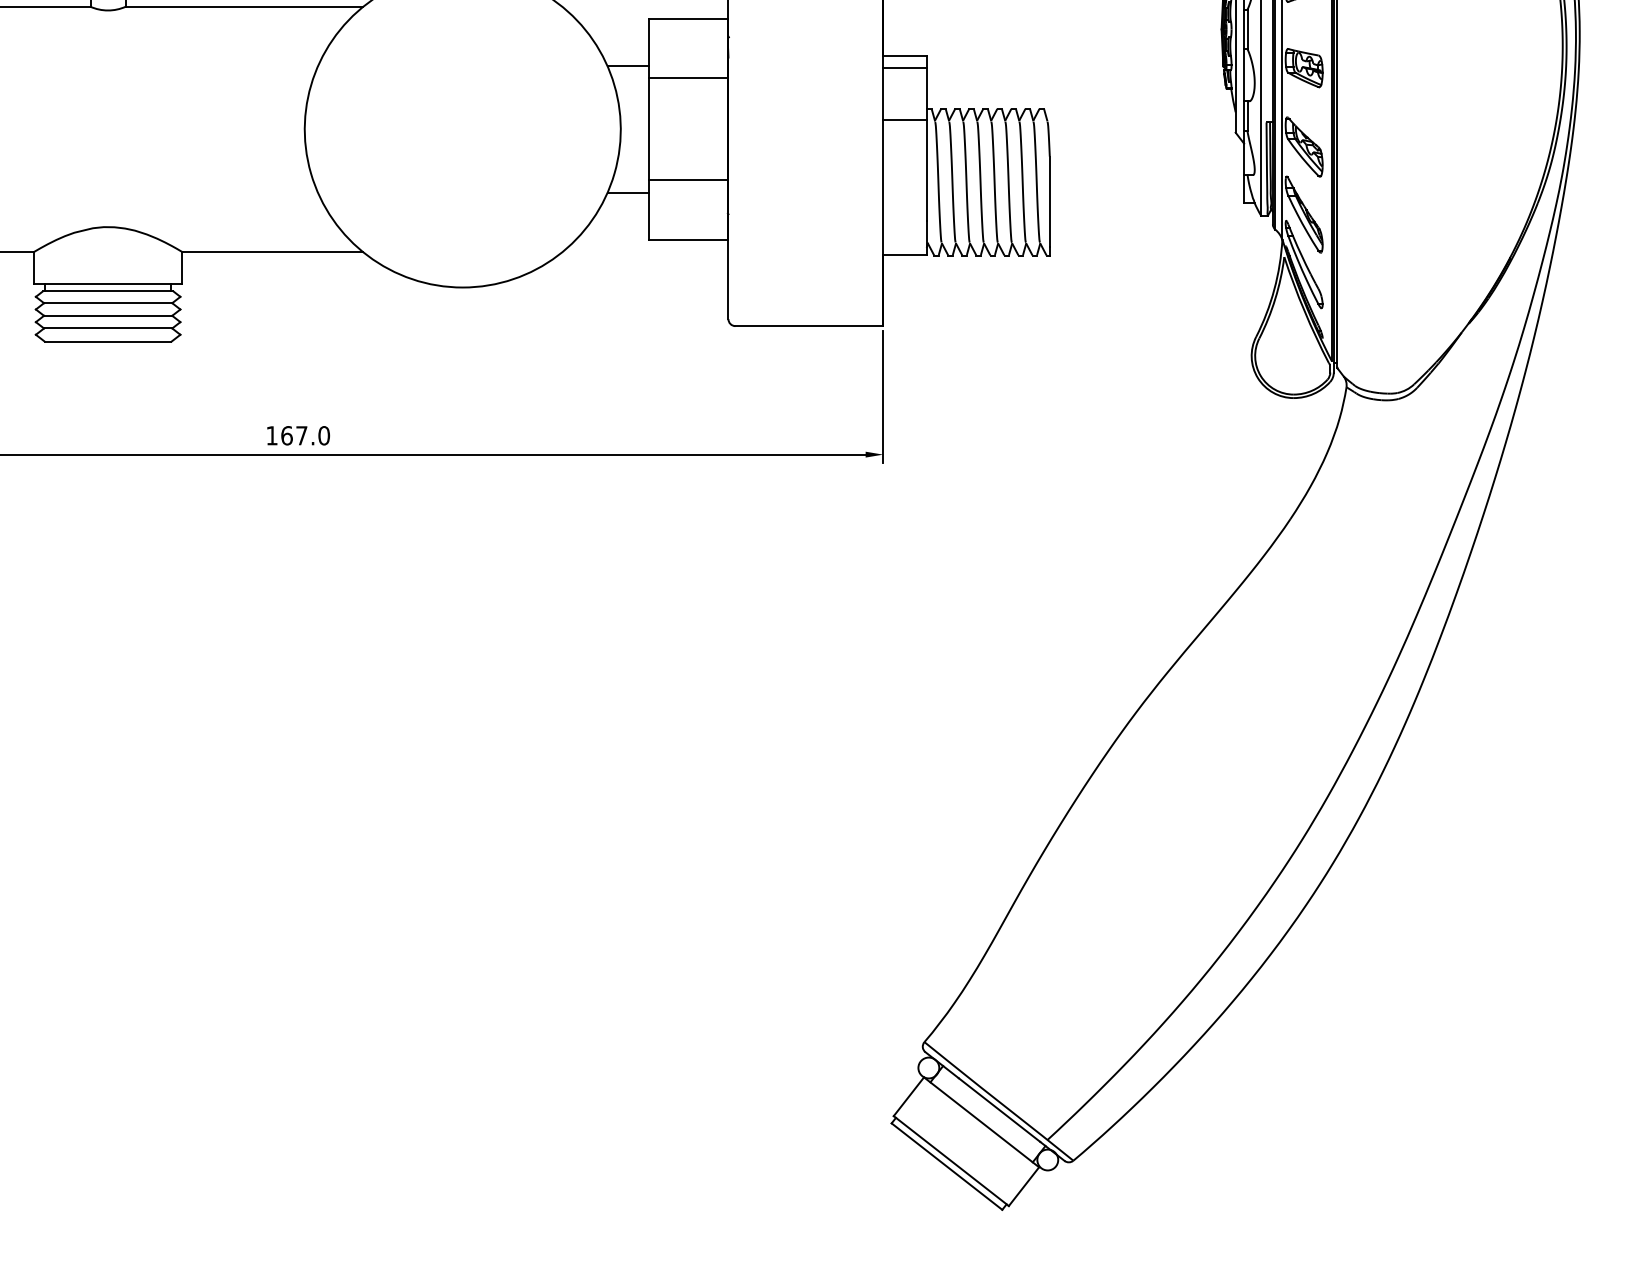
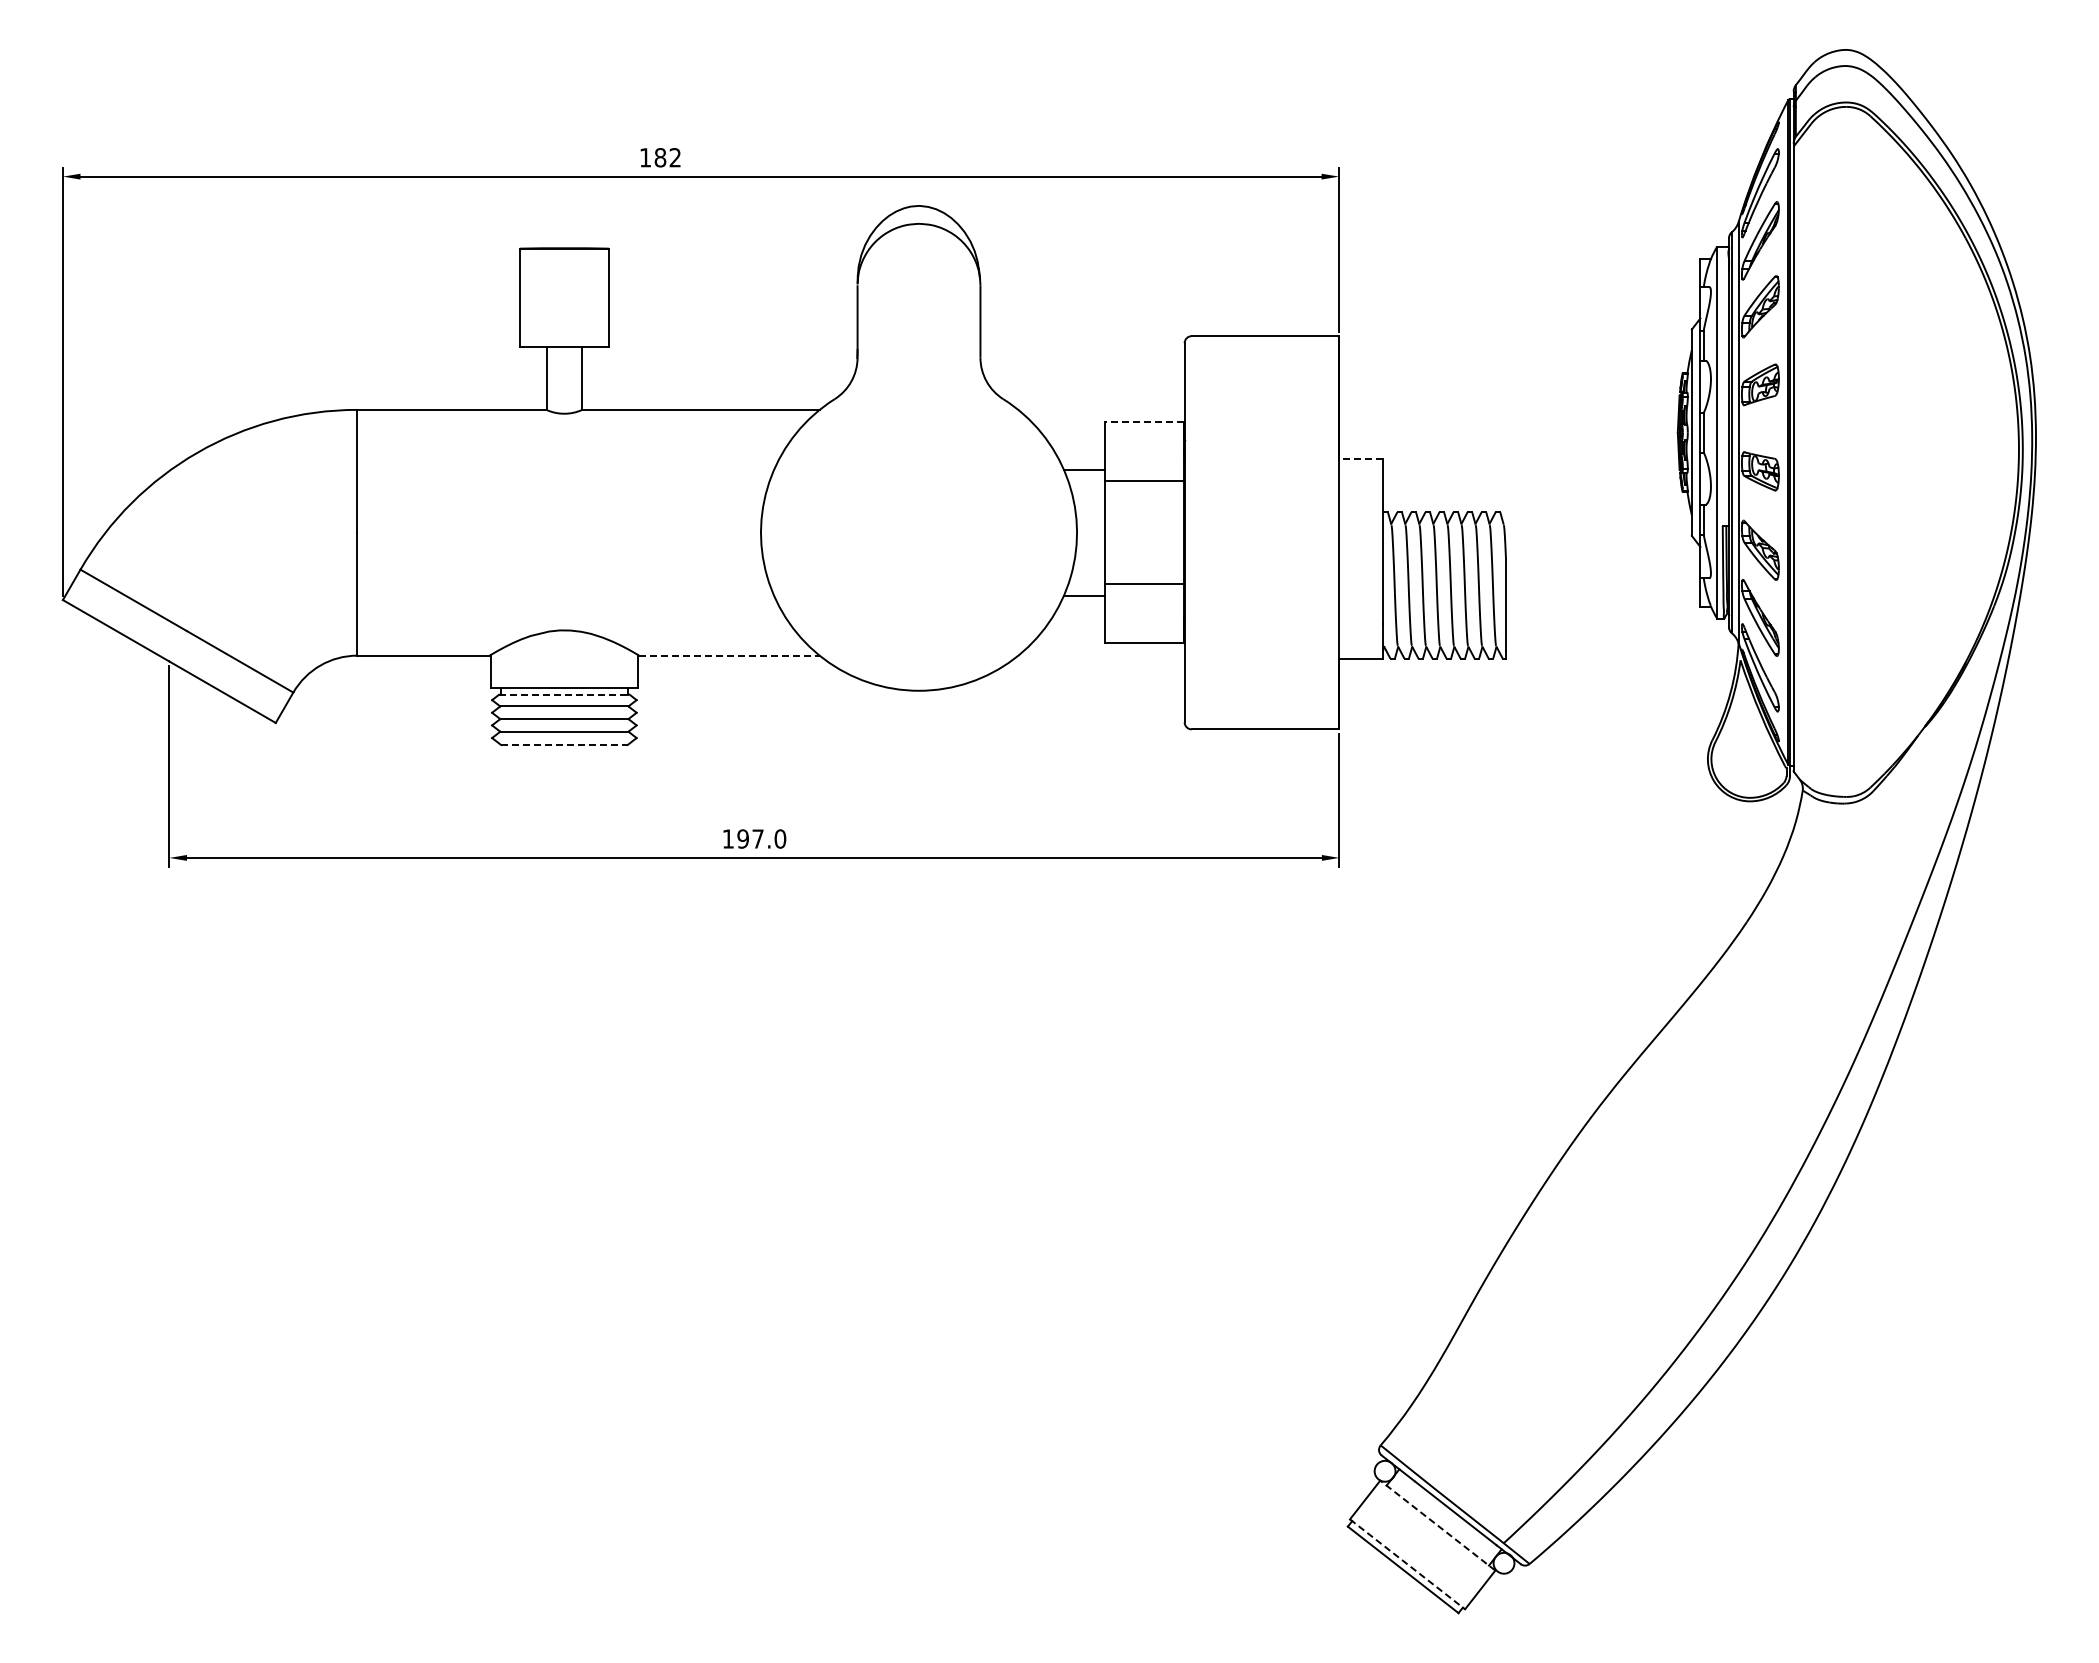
line: (688, 19) -> (1144, 422), solid -> dashed
line: (904, 56) -> (1360, 459), solid -> dashed
line: (905, 67) -> (1361, 470), removed
line: (905, 120) -> (1361, 523), removed
line: (273, 252) -> (729, 655), solid -> dashed
line: (108, 291) -> (564, 694), solid -> dashed
line: (108, 342) -> (564, 745), solid -> dashed
text: (287, 435) -> (743, 838), 167.0 -> 197.0
line: (981, 1122) -> (1437, 1525), solid -> dashed
line: (951, 1161) -> (1407, 1564), solid -> dashed

